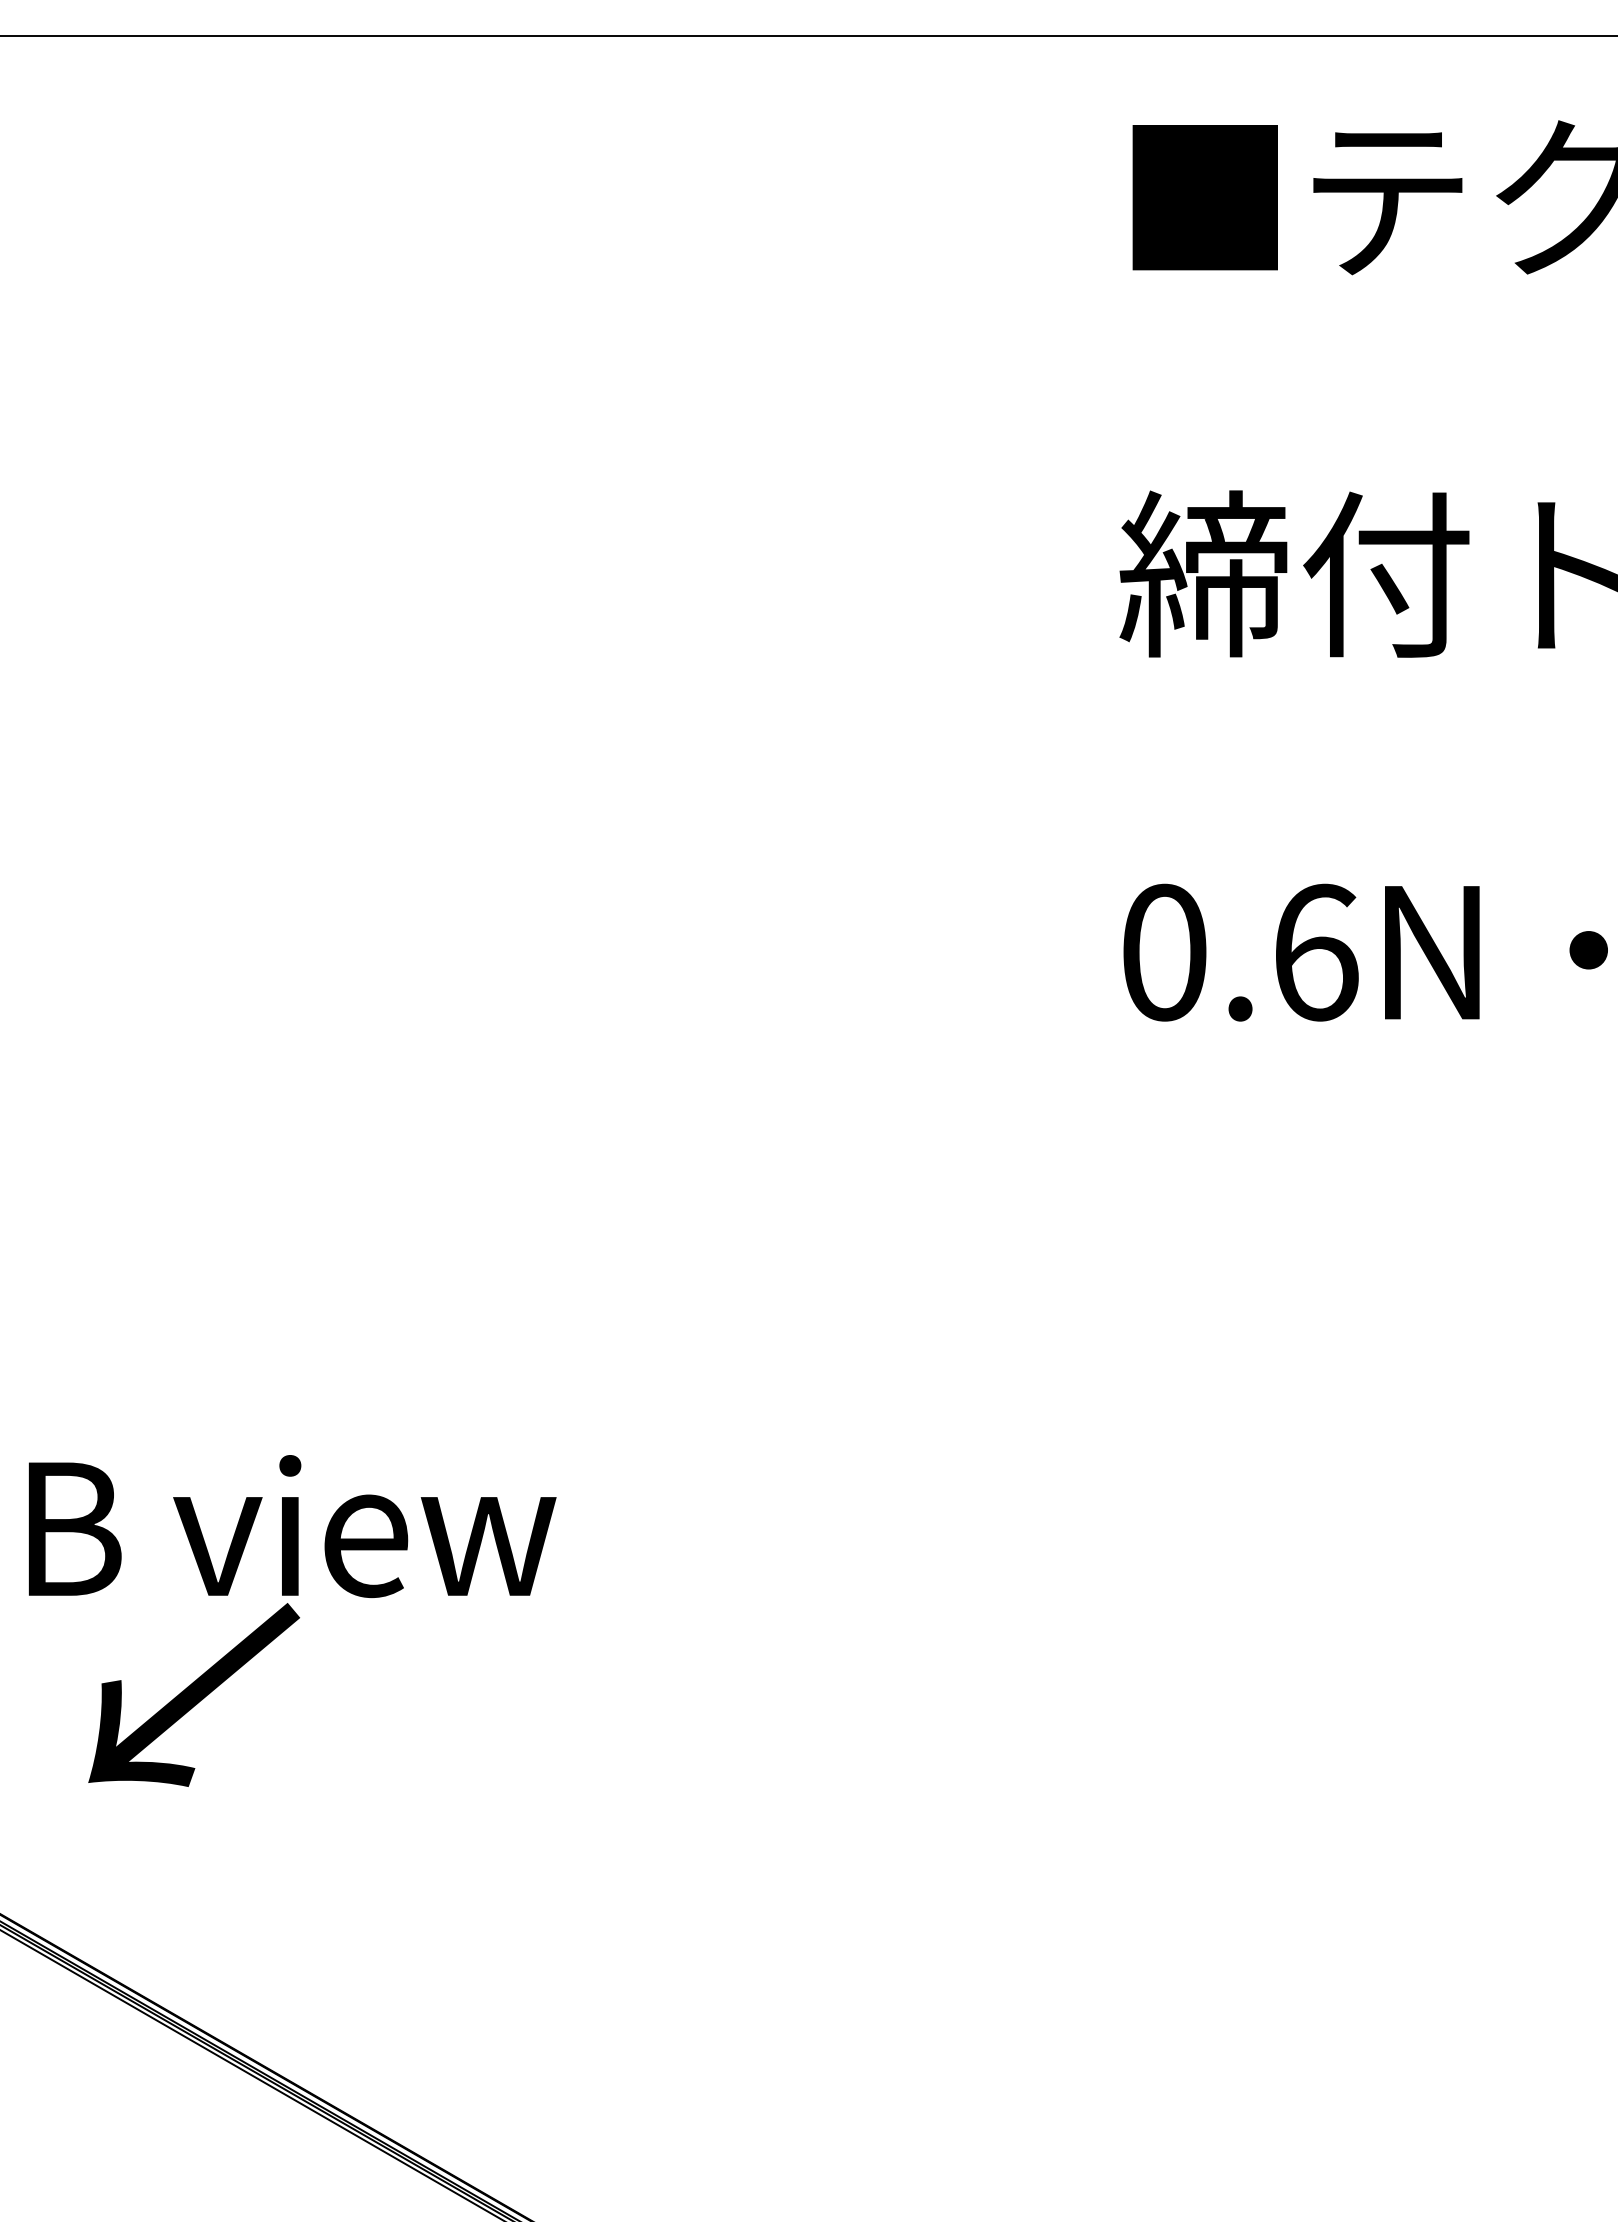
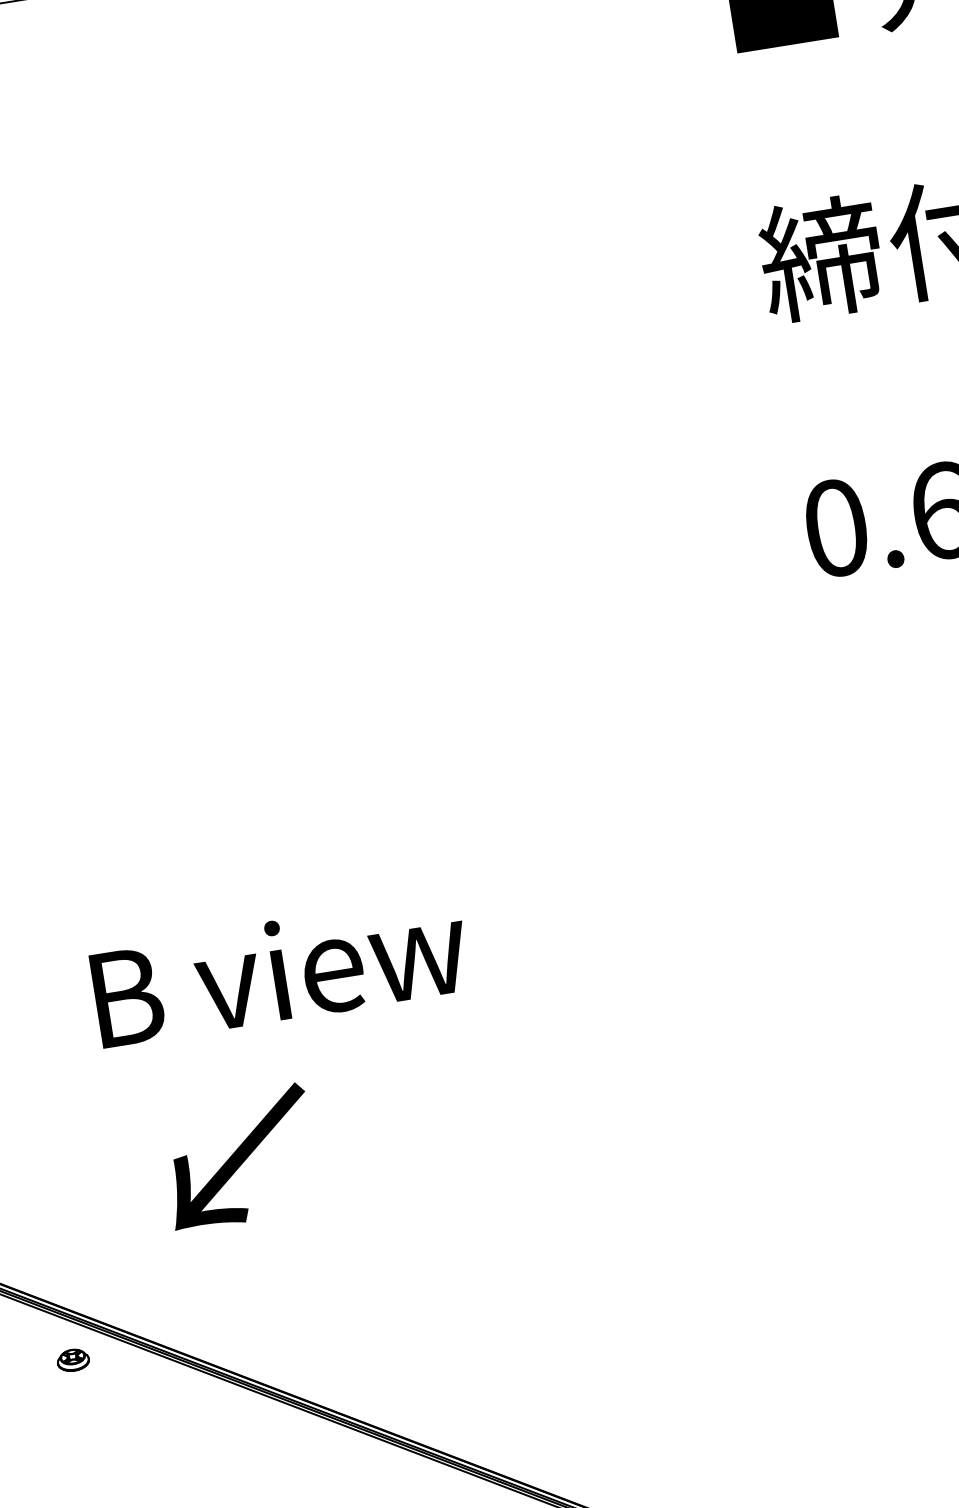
text: (292, 1526) -> (280, 970), moved

